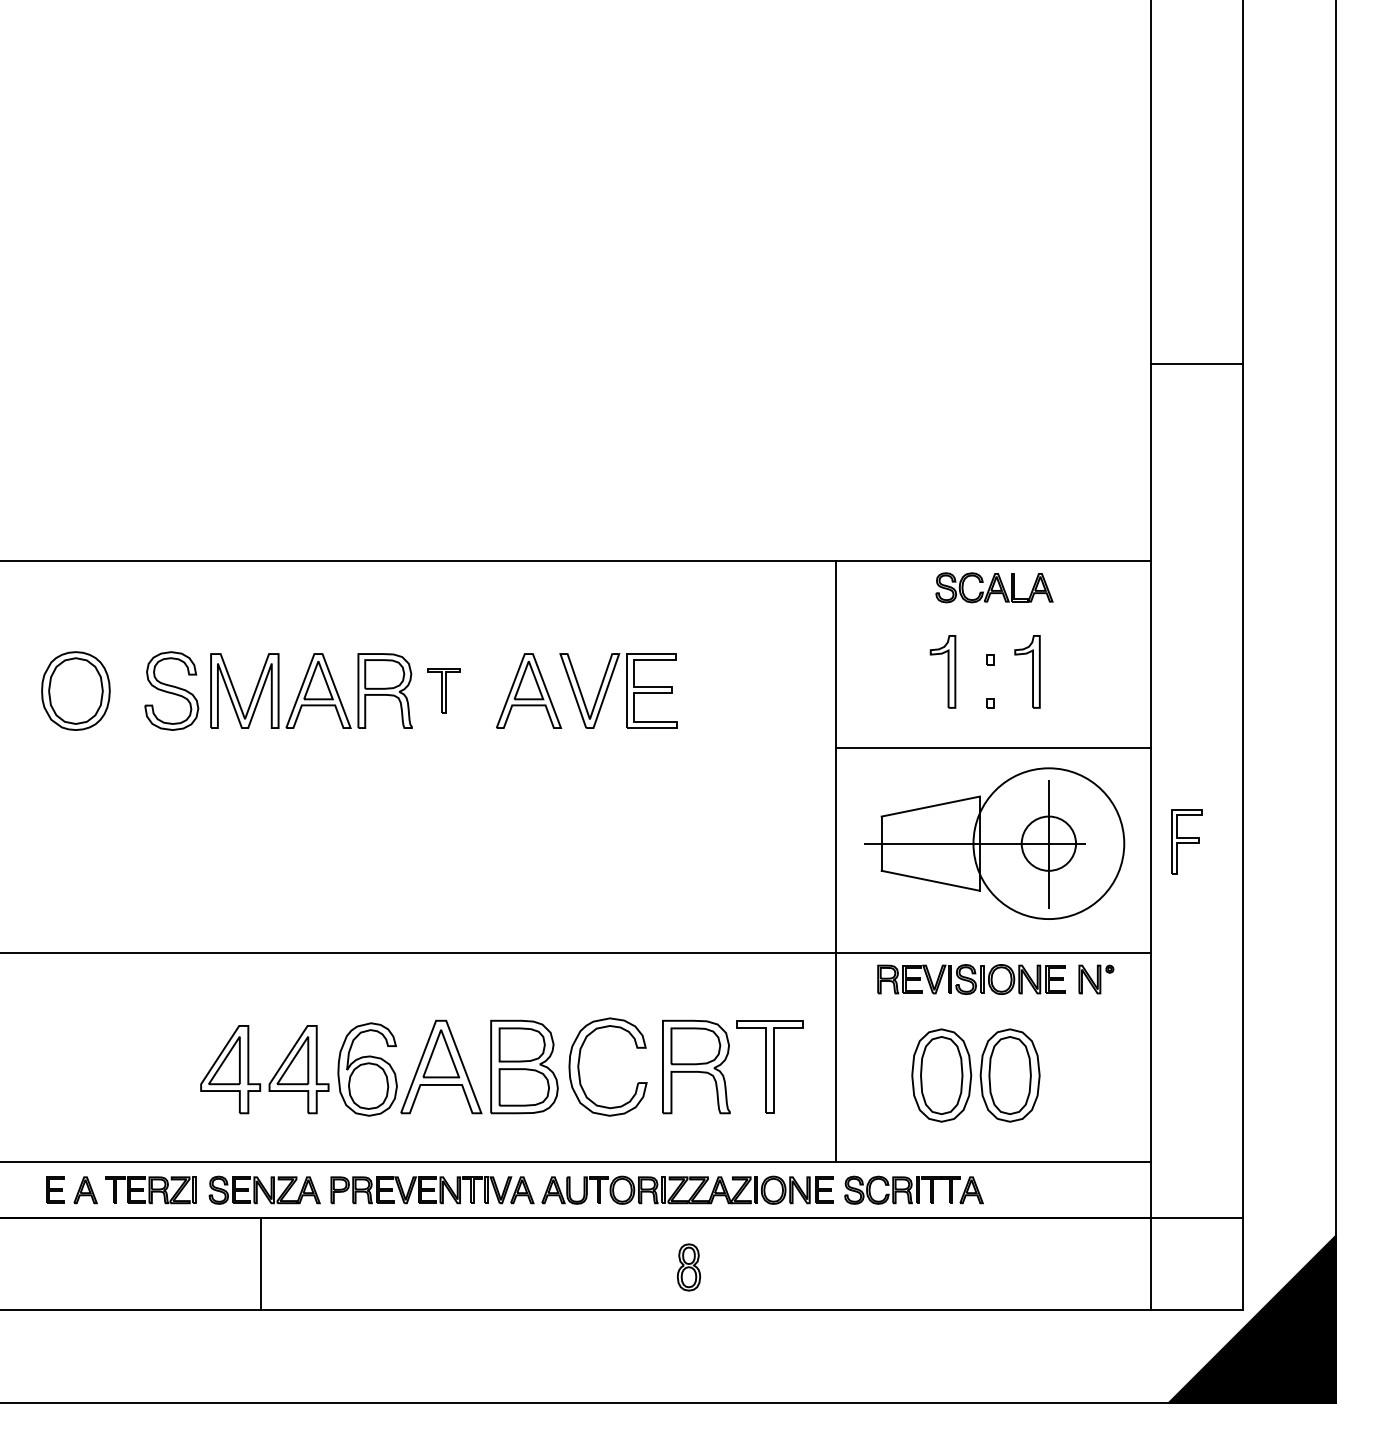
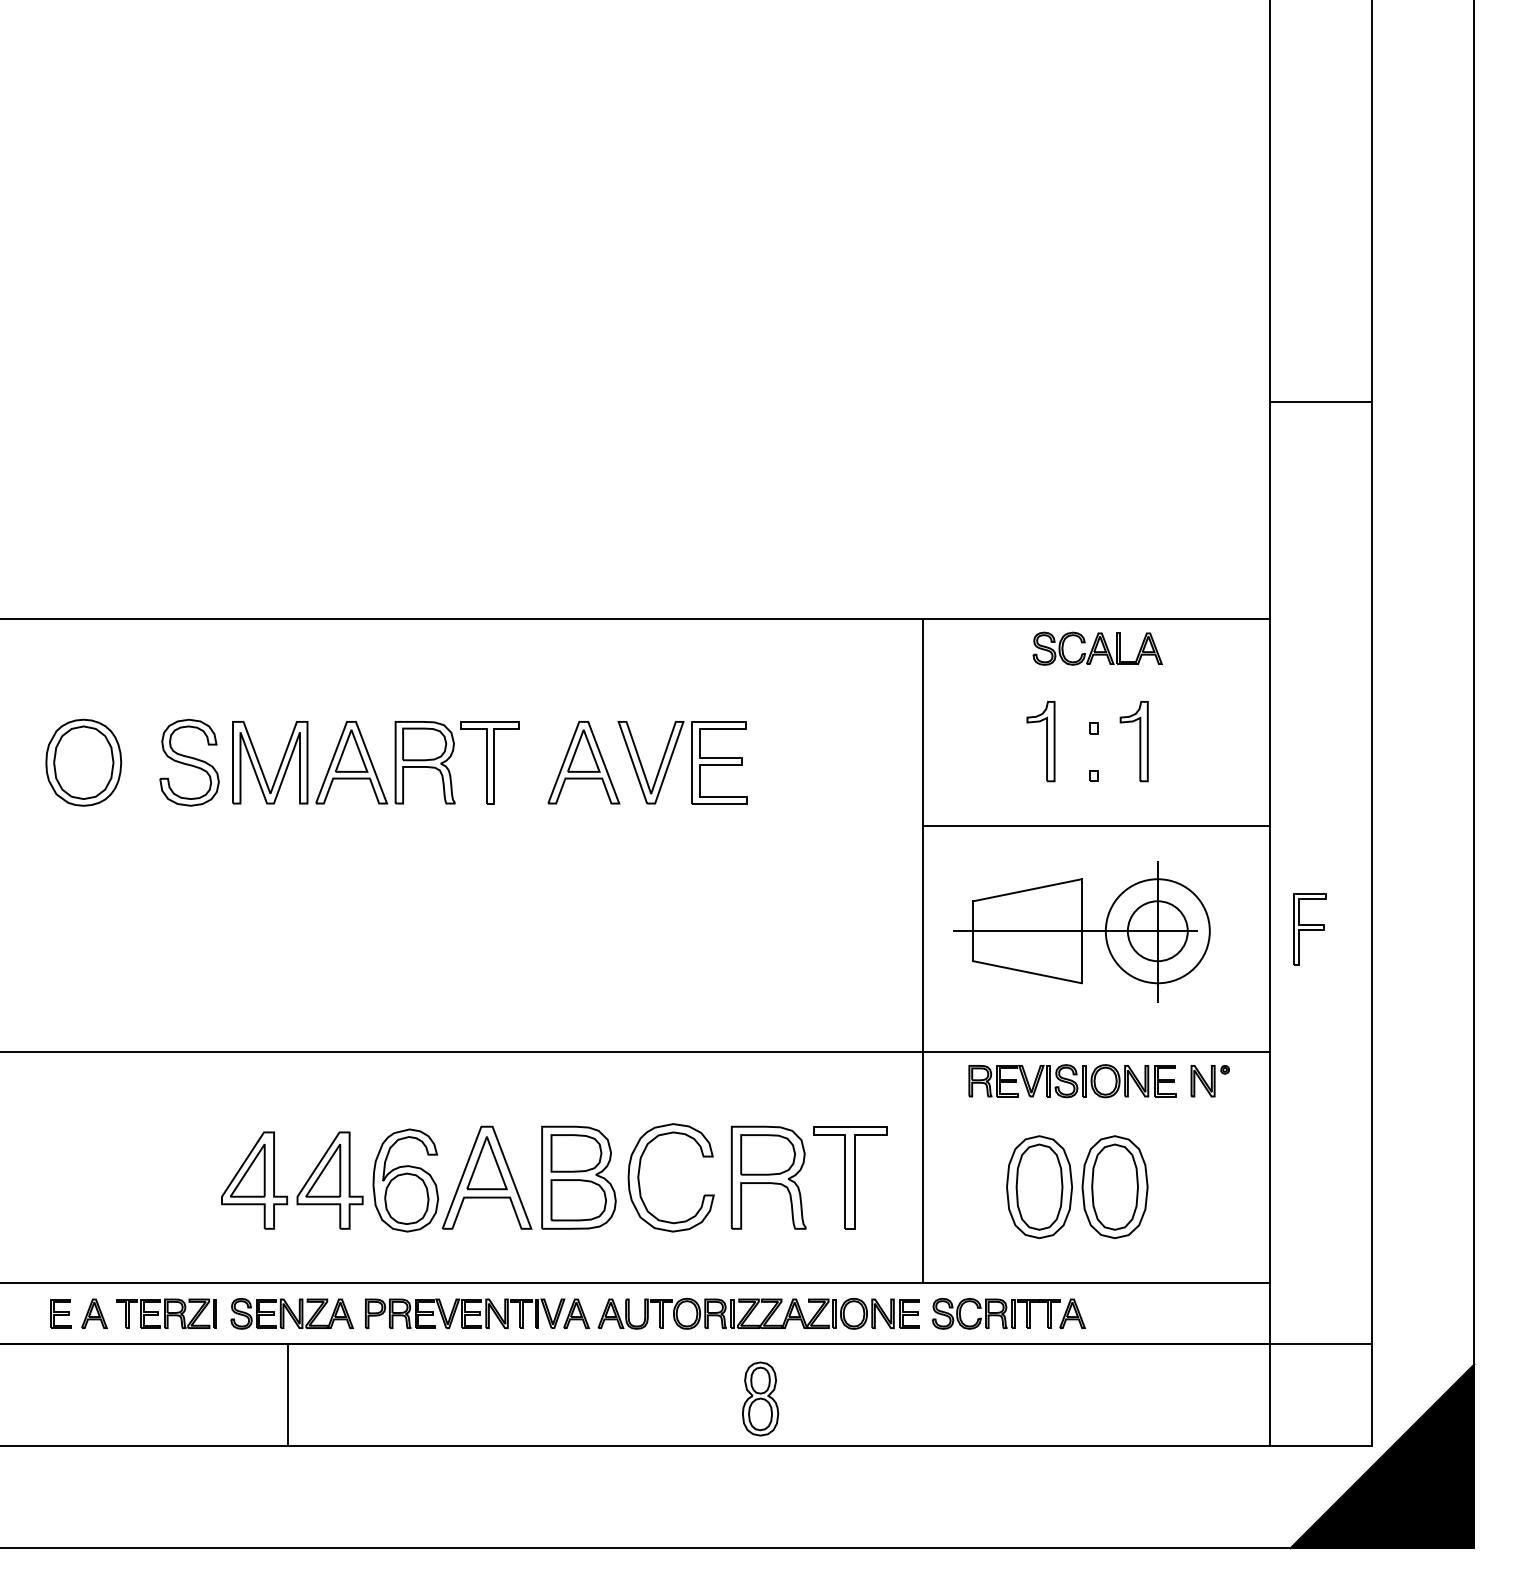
part: (444, 690) -> (490, 762), size x1.67
circle: (1048, 843) -> (1157, 931), size x0.62
part: (688, 1267) -> (760, 1399), size x1.43

